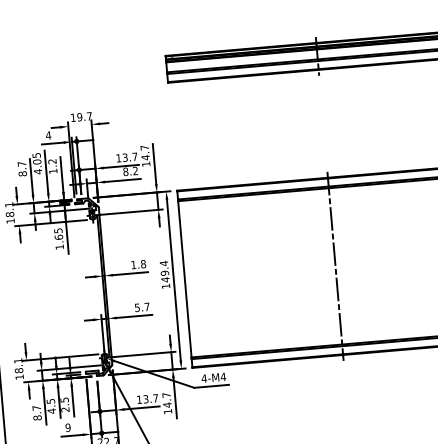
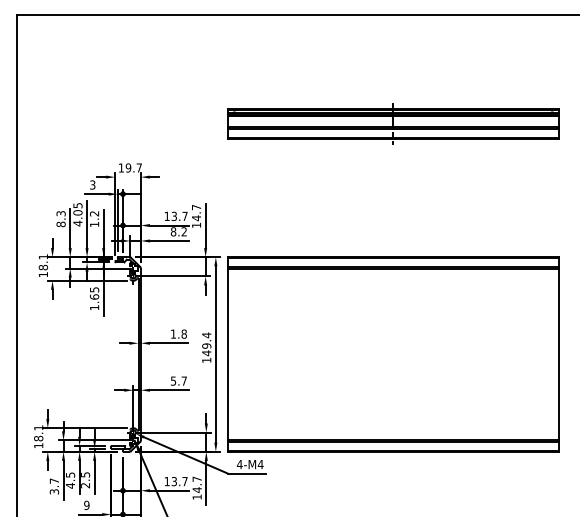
text: (48, 135) -> (92, 184), 4 -> 3
text: (21, 163) -> (60, 213), 8.7 -> 8.3
line: (335, 266) -> (393, 354), removed
text: (36, 417) -> (53, 491), 8.7 -> 3.7

